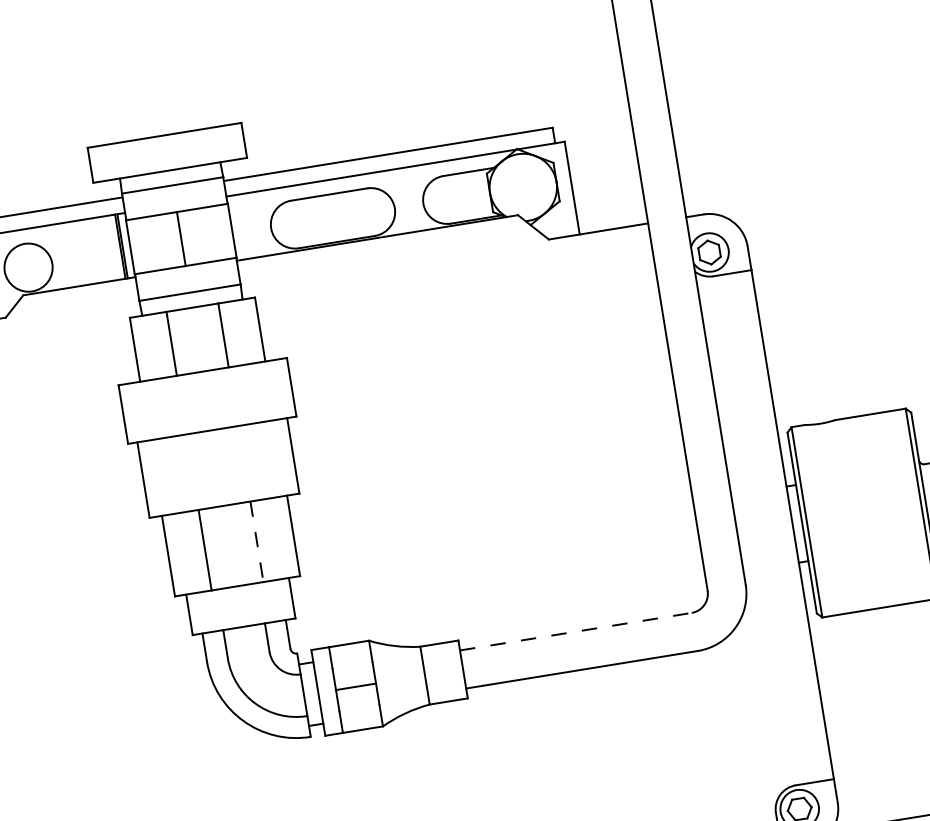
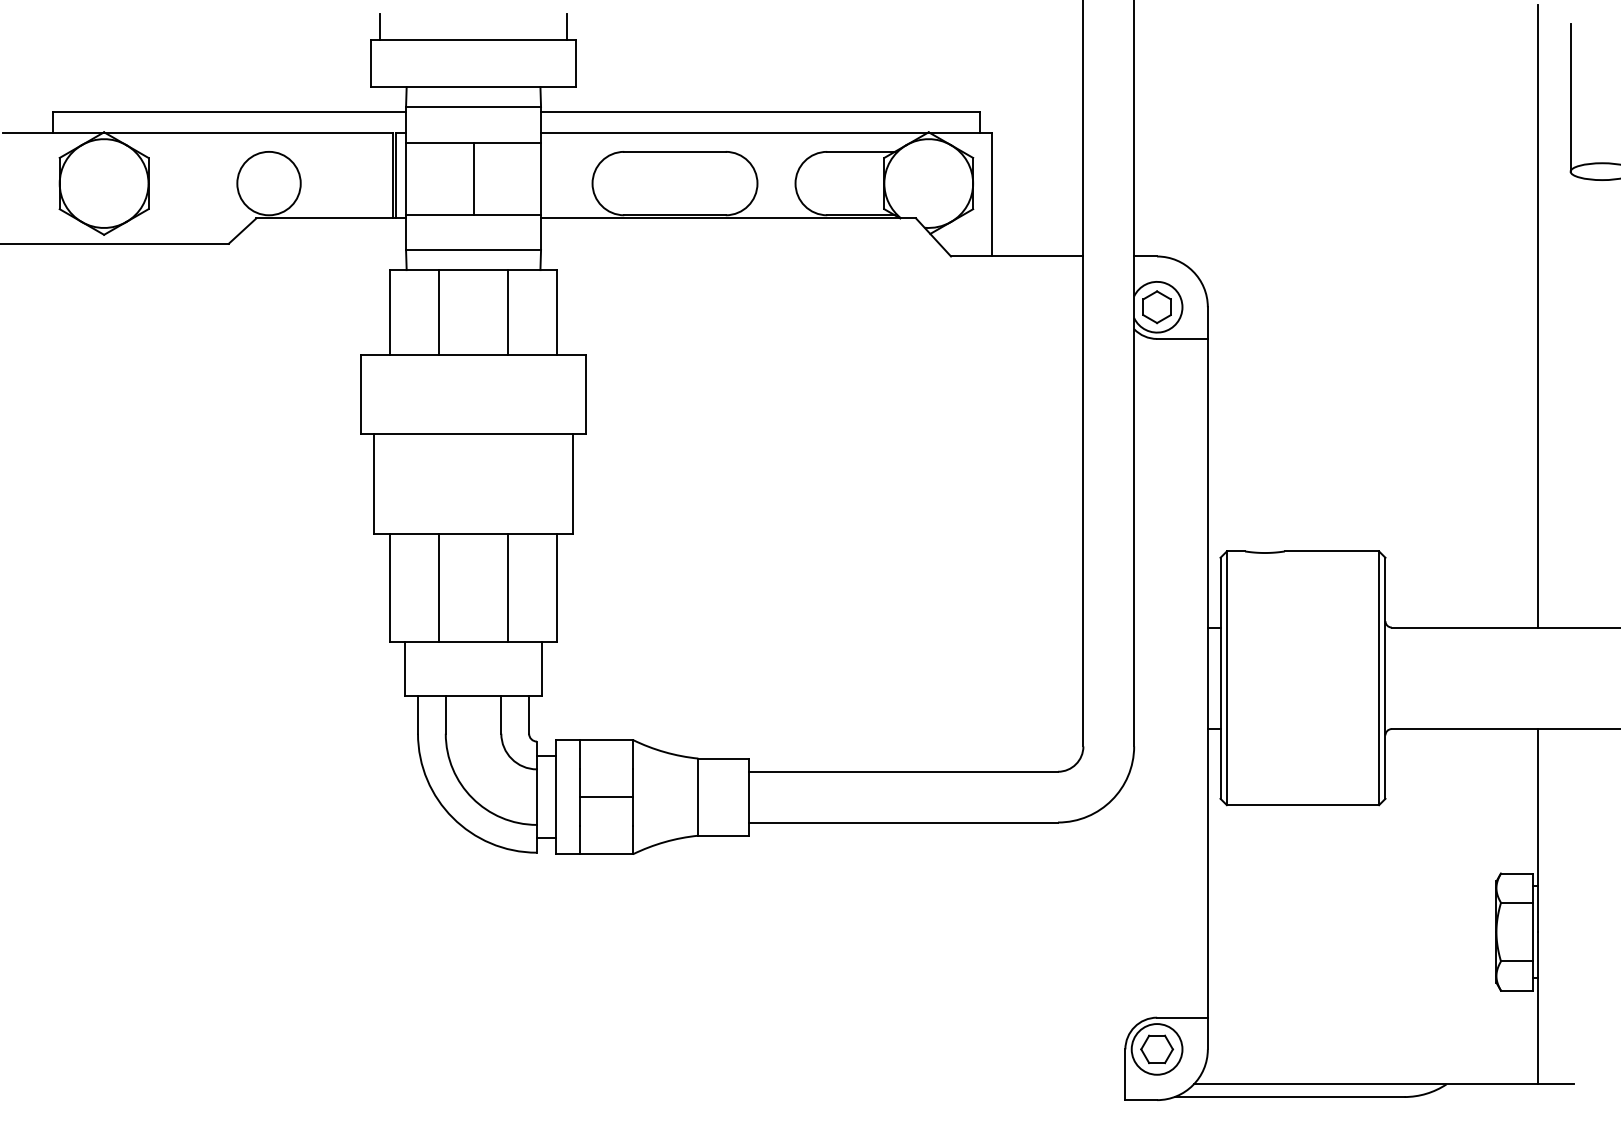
line: (232, 113) -> (566, 26), added
line: (93, 136) -> (380, 26), added
line: (257, 541) -> (508, 587), dashed -> solid
line: (576, 631) -> (904, 771), dashed -> solid

